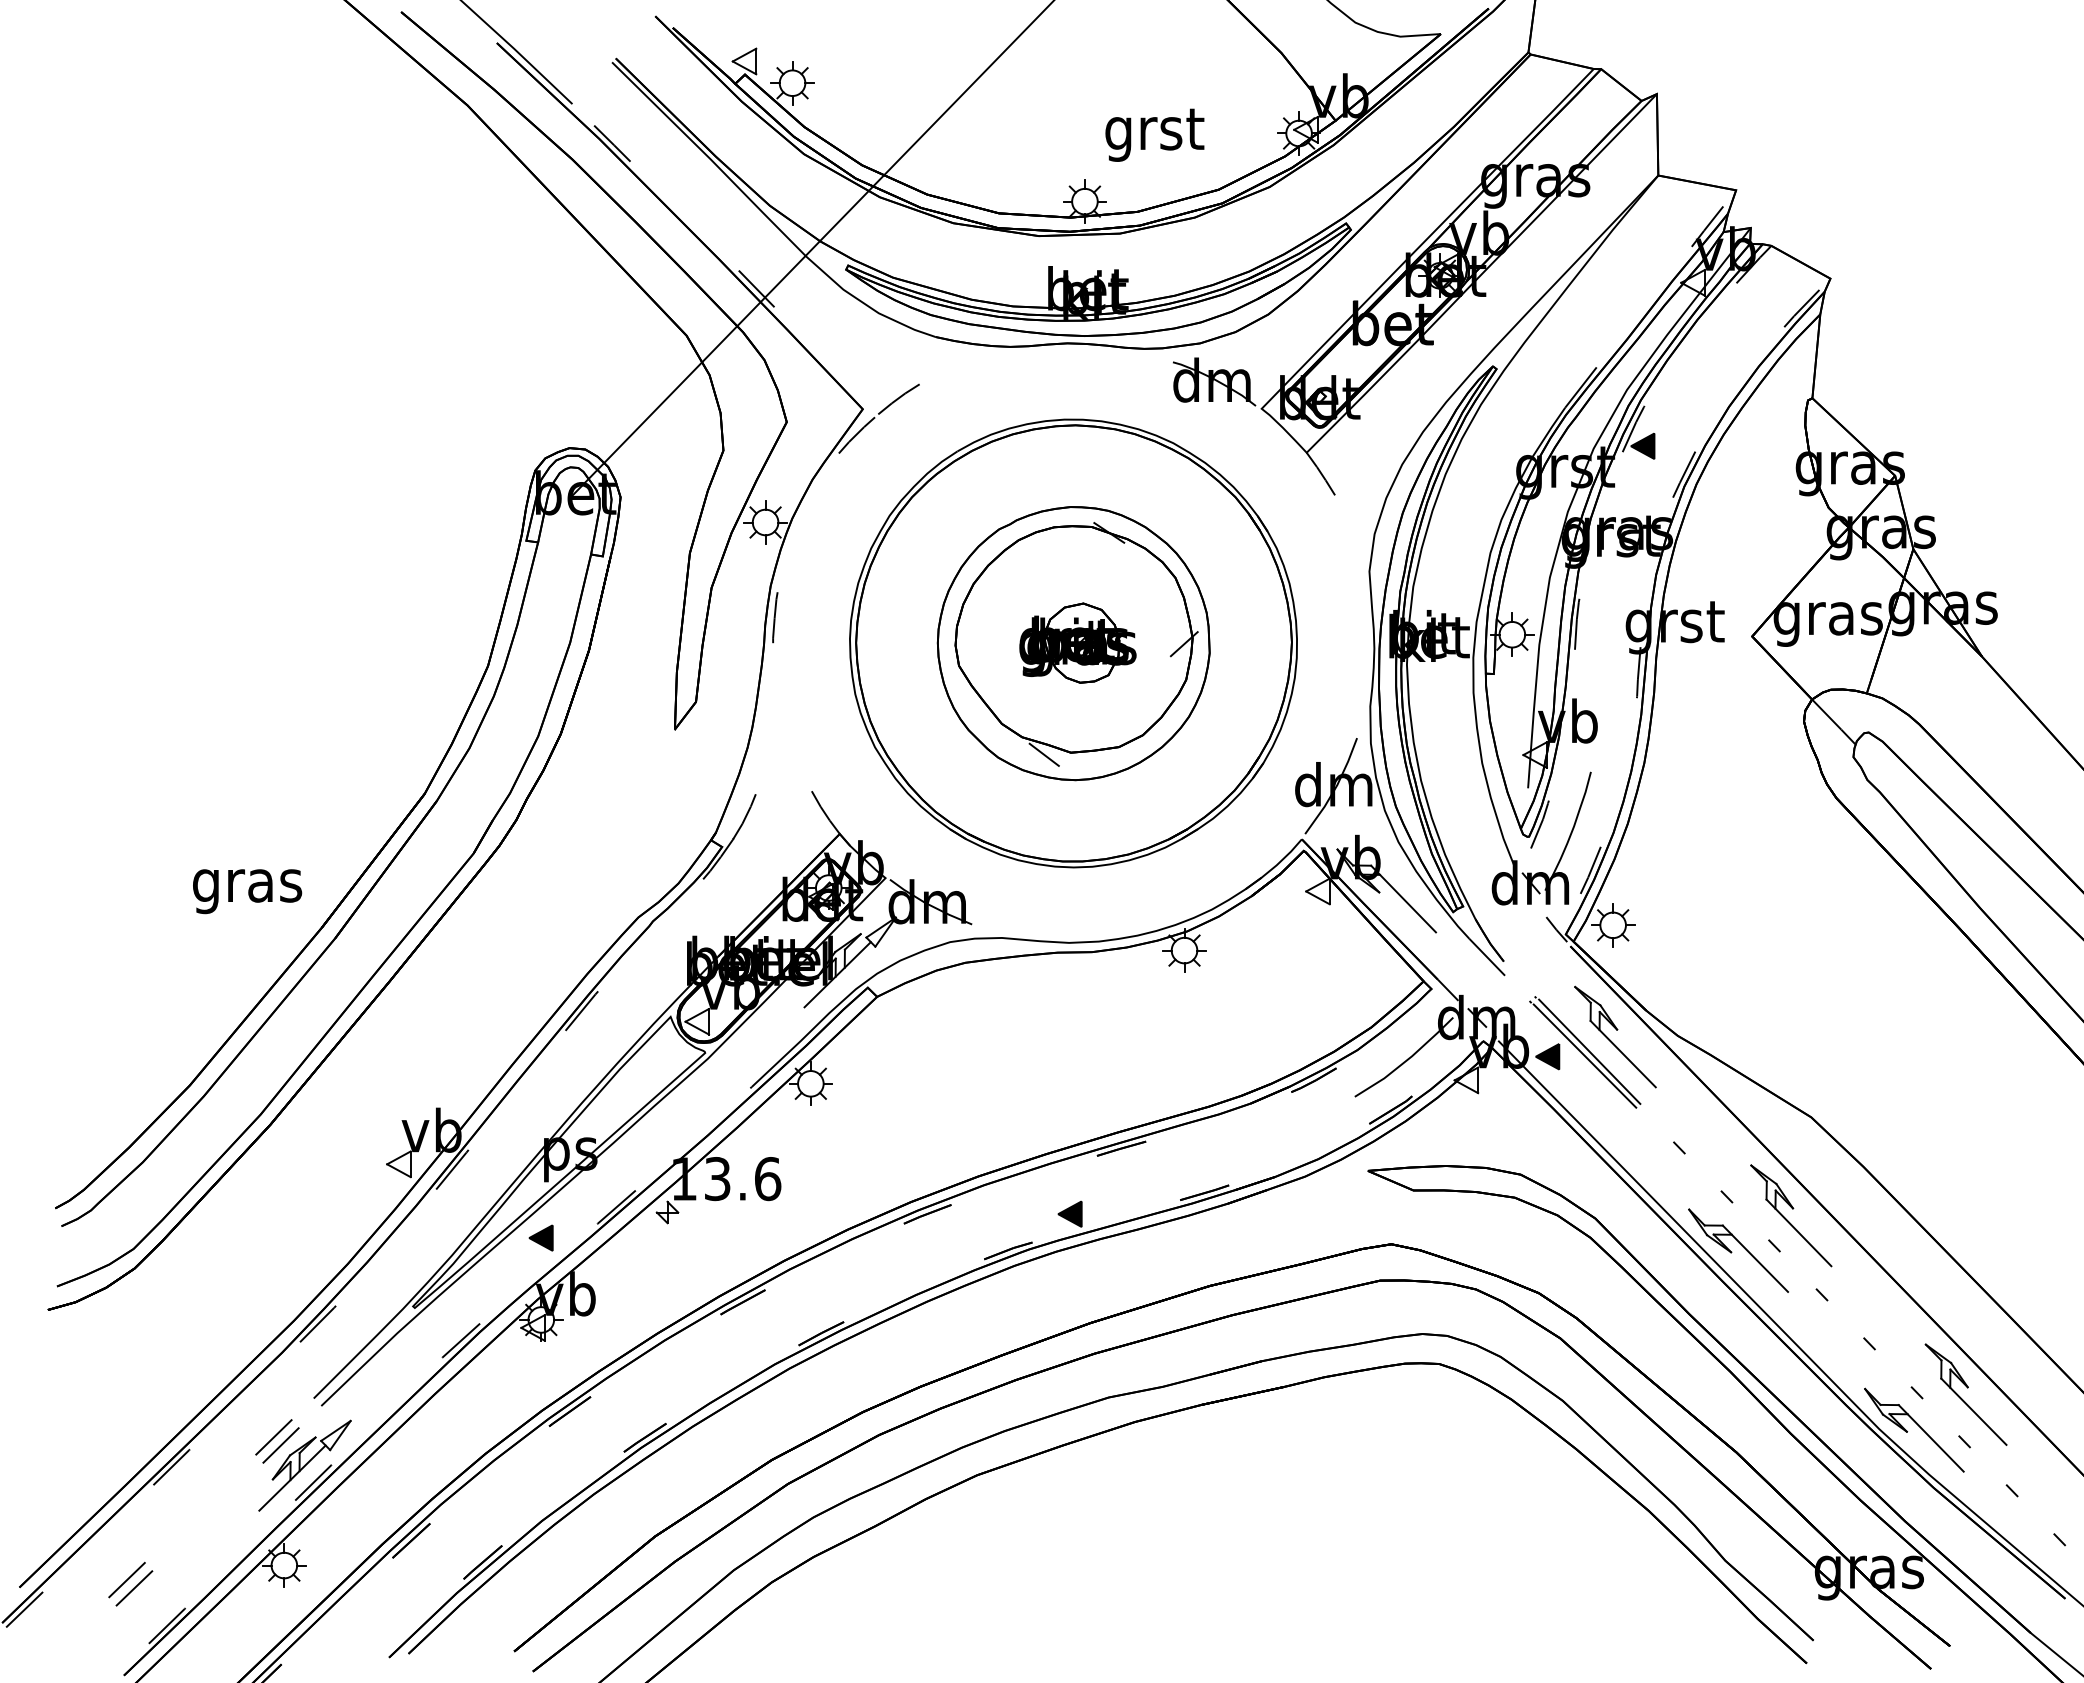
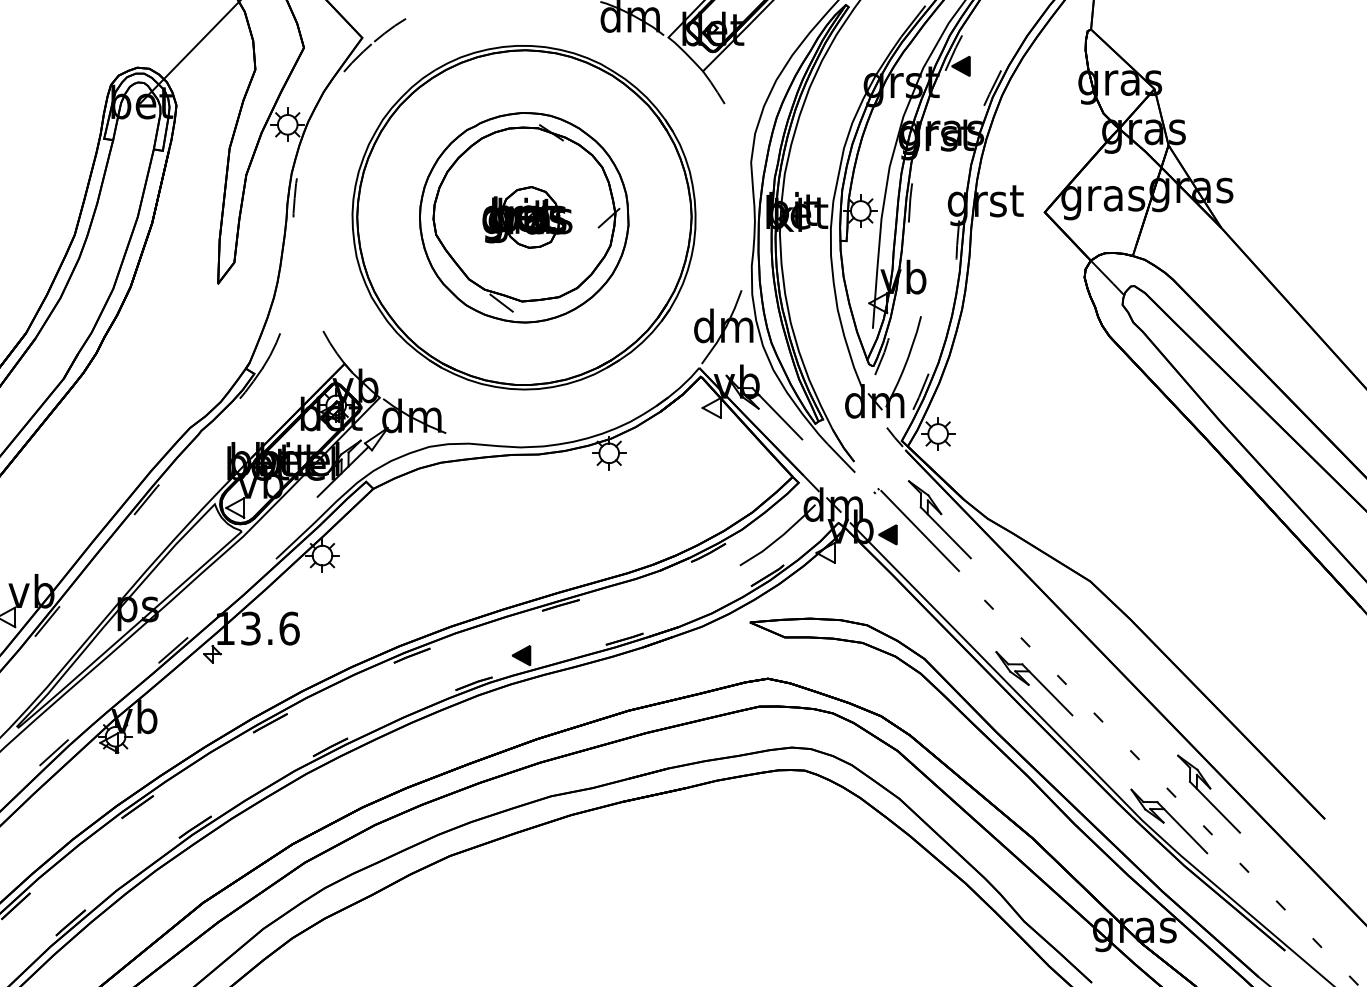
line: (1584, 1055) -> (916, 533), removed
part: (1791, 1215) -> (1075, 656), removed
part: (540, 1237) -> (115, 673), removed

